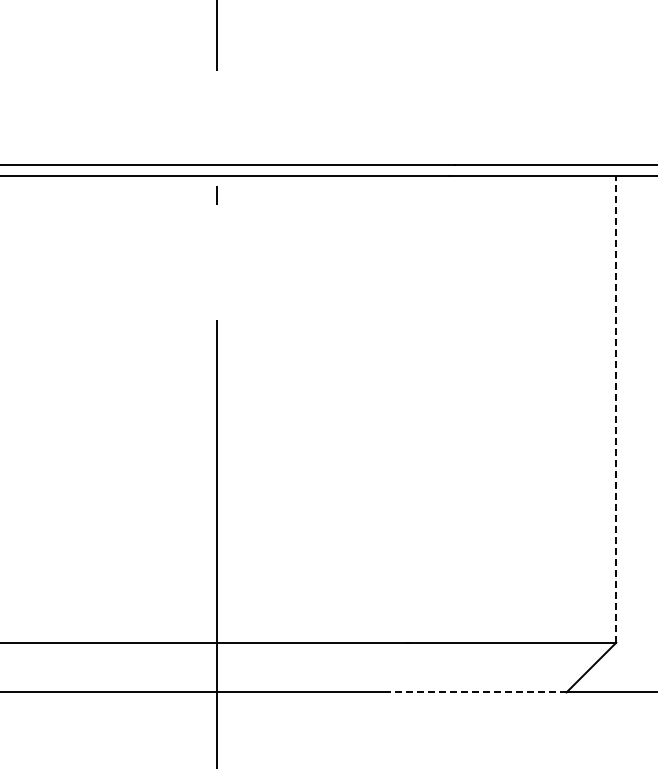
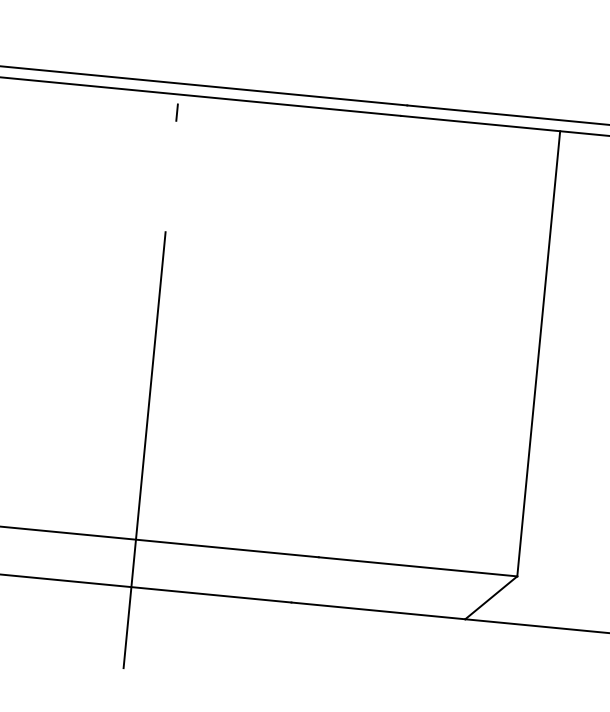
line: (616, 409) -> (538, 353), dashed -> solid
line: (475, 692) -> (378, 610), dashed -> solid

